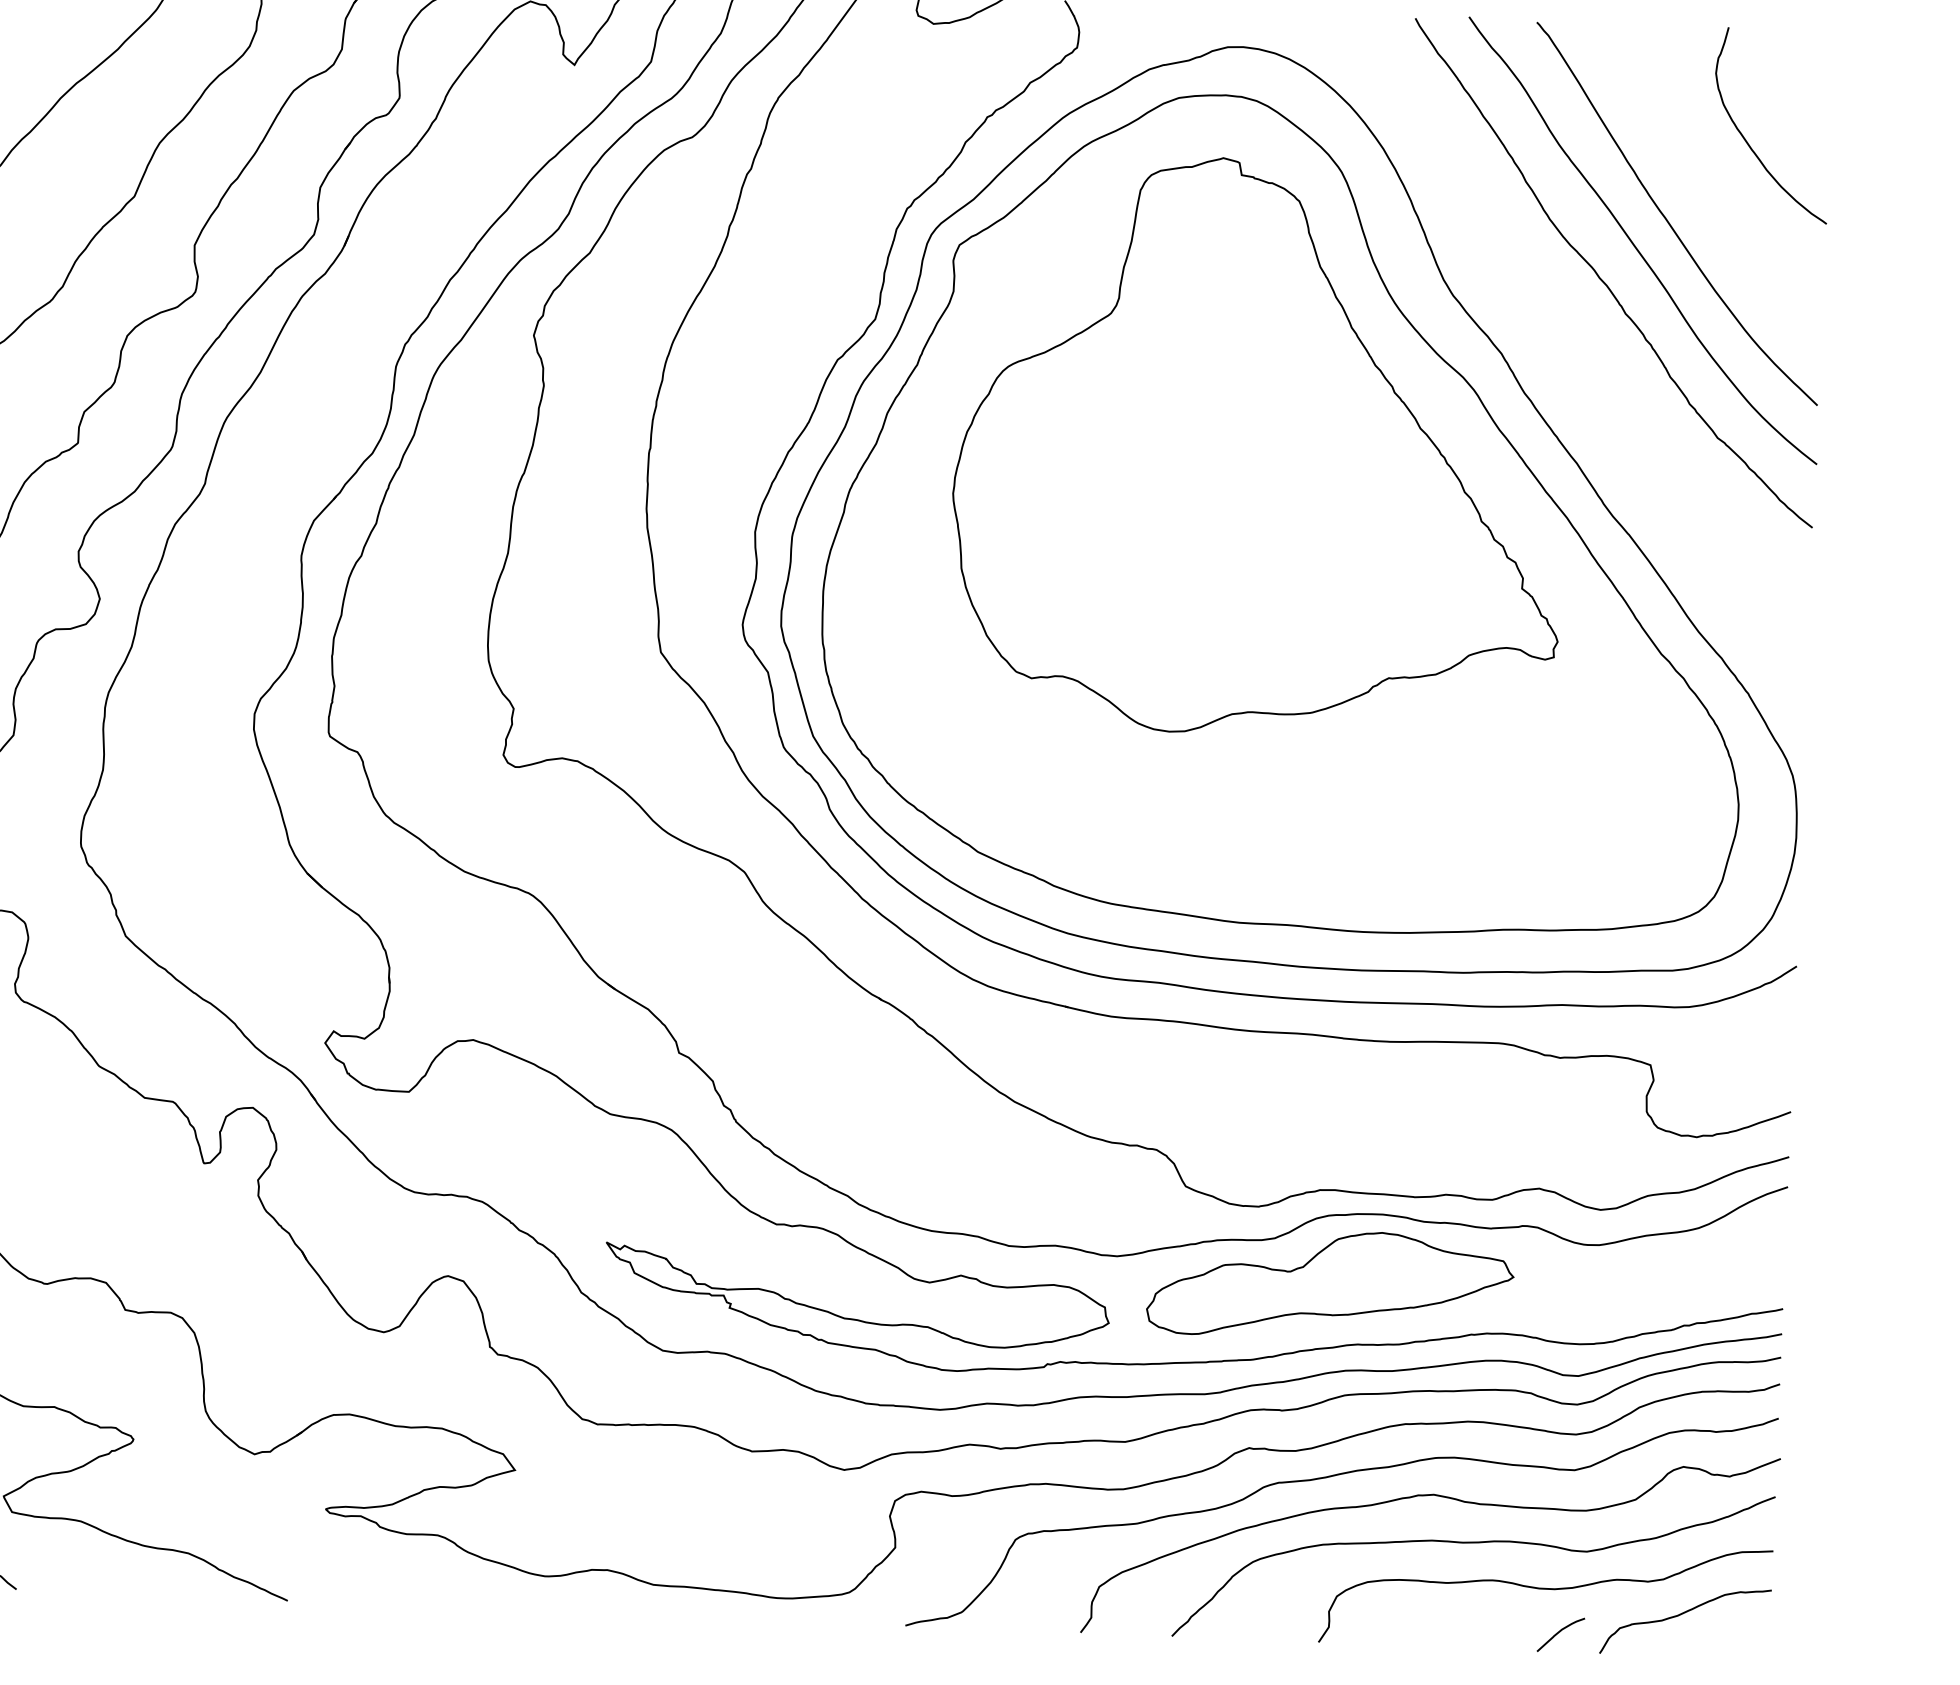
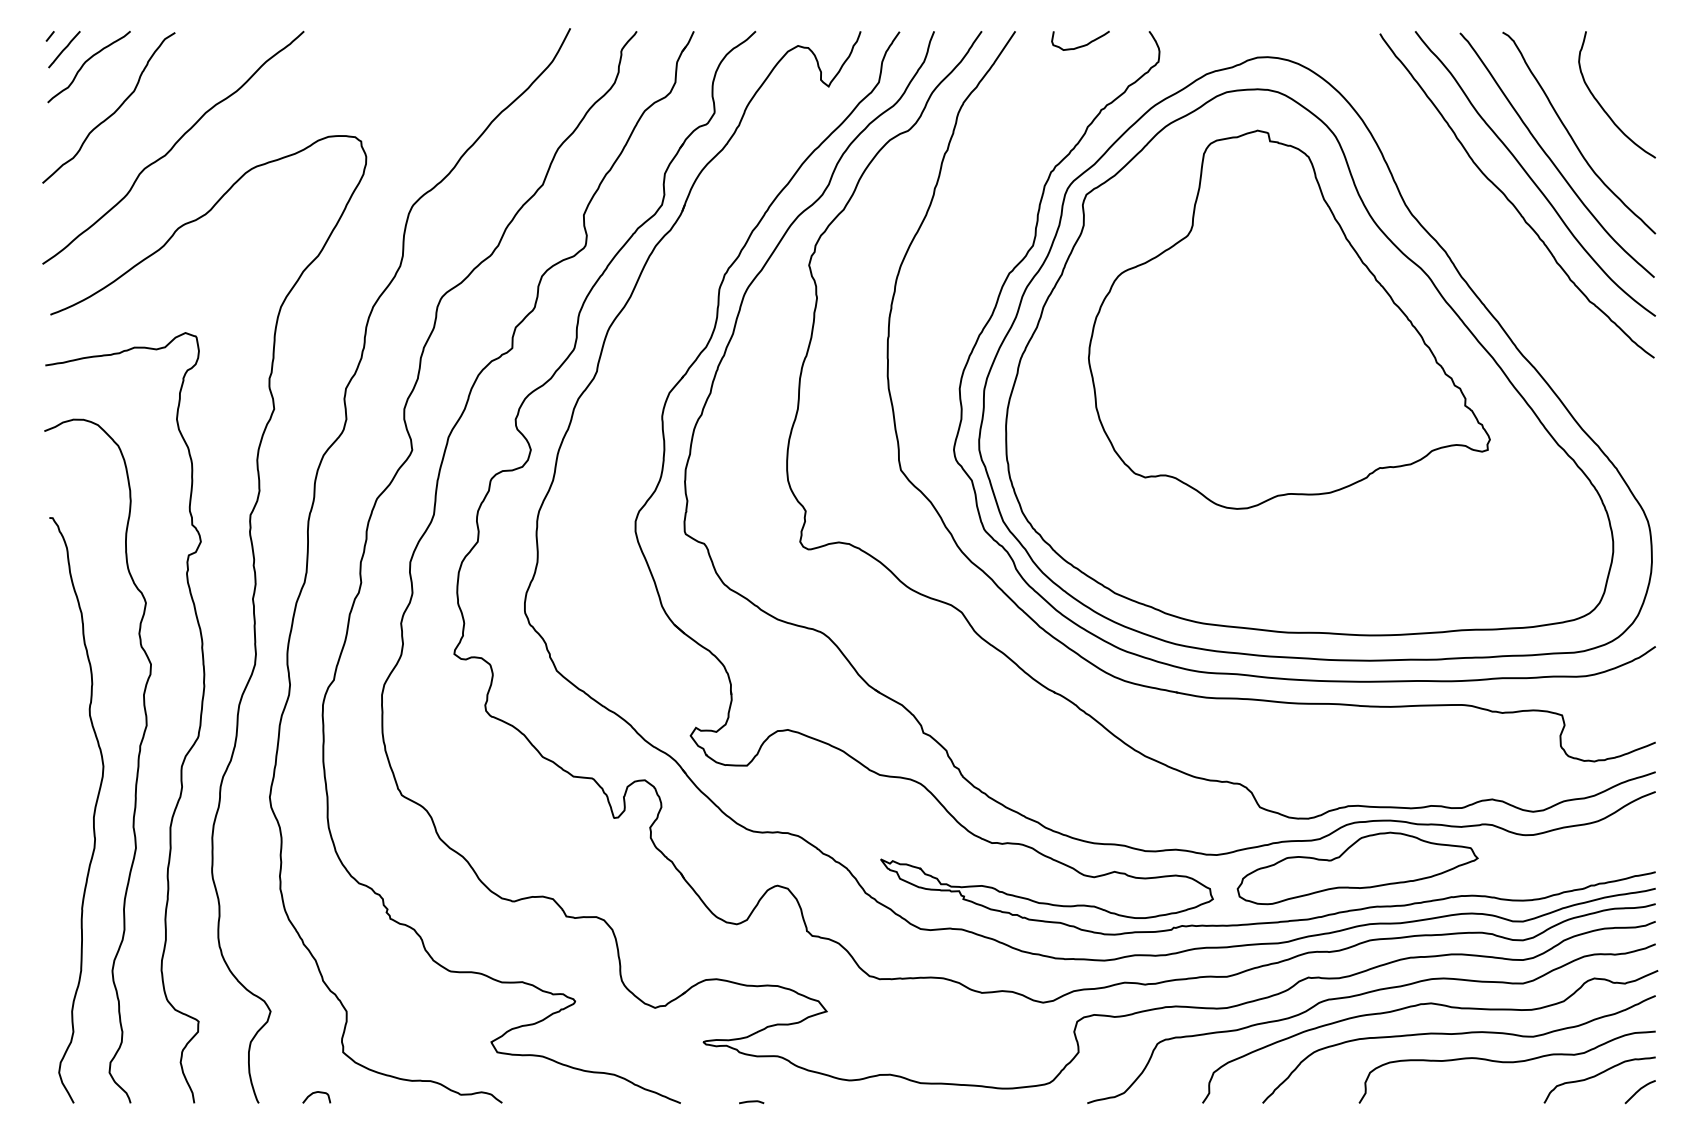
curve: (1702, 189) -> (1573, 138), added
curve: (395, 1603) -> (751, 1102), added
curve: (1559, 1633) -> (1639, 1091), moved

